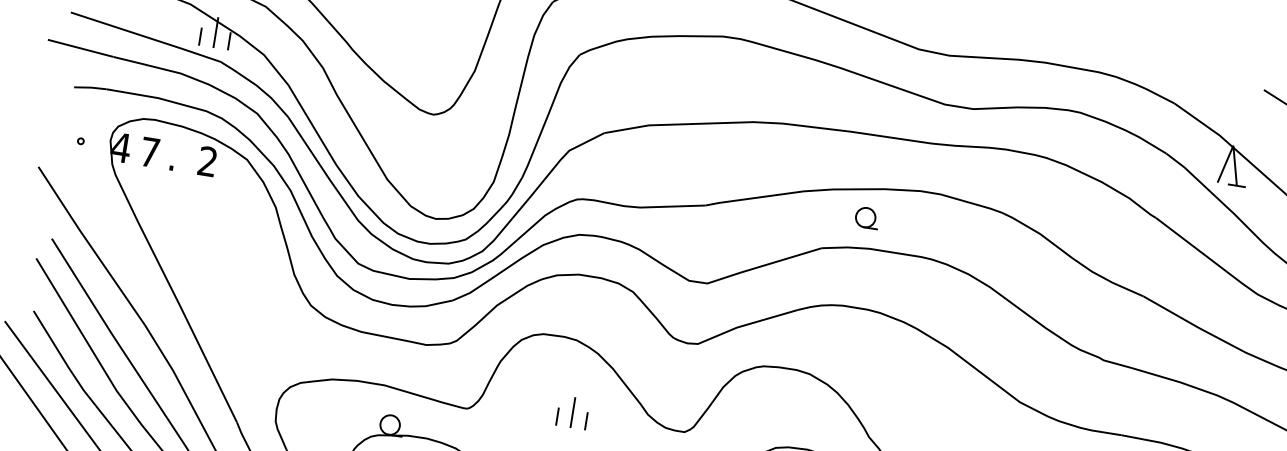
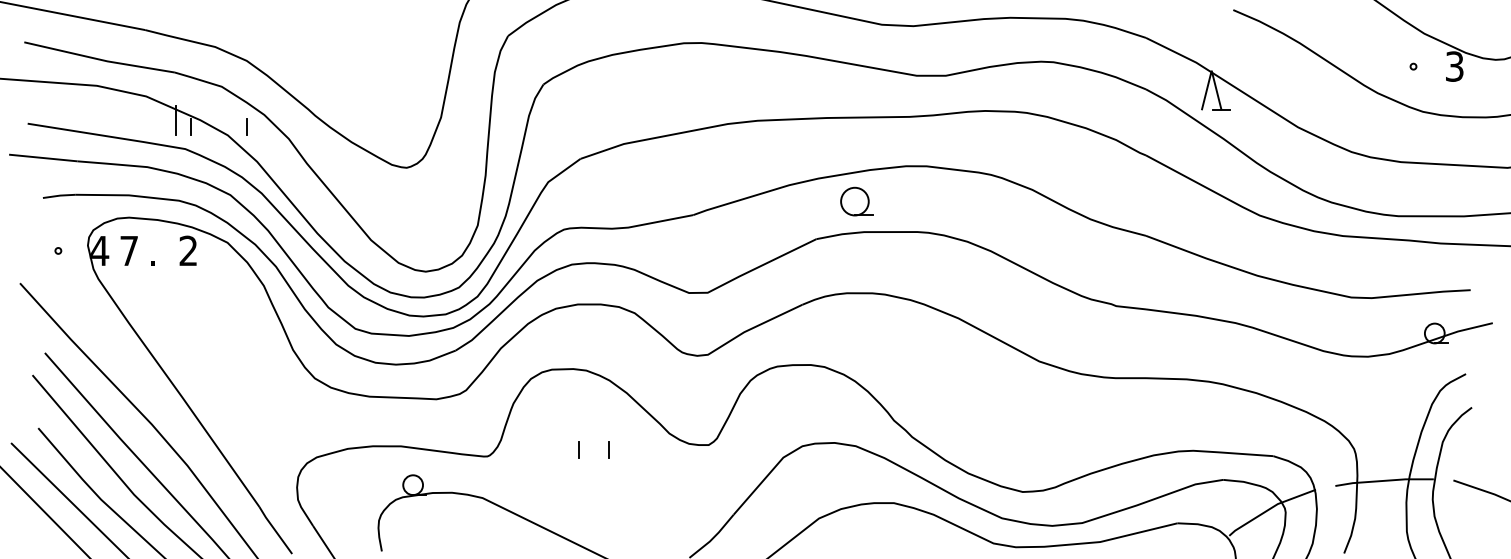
line: (199, 35) -> (246, 126), moved
part: (866, 217) -> (856, 201), size x1.4
line: (572, 412) -> (593, 443), removed

